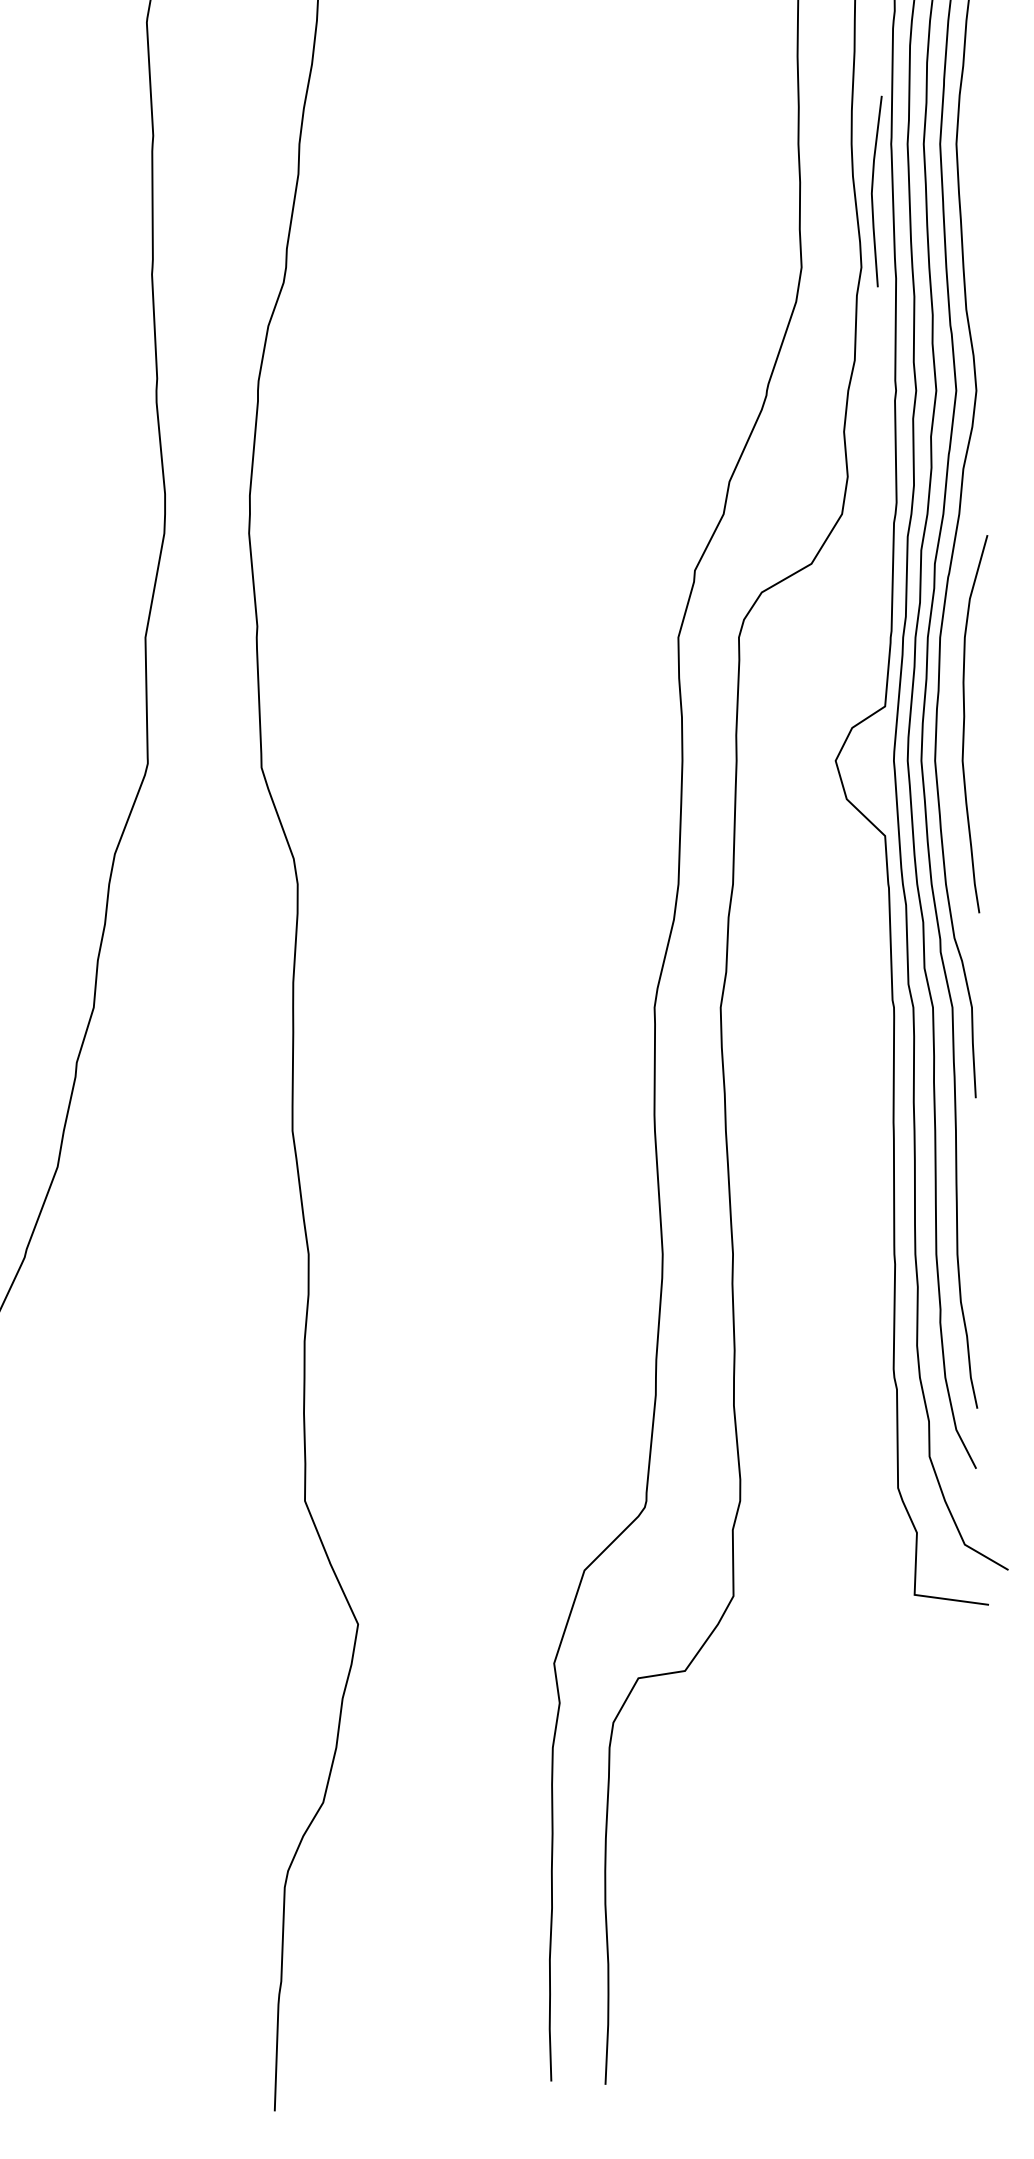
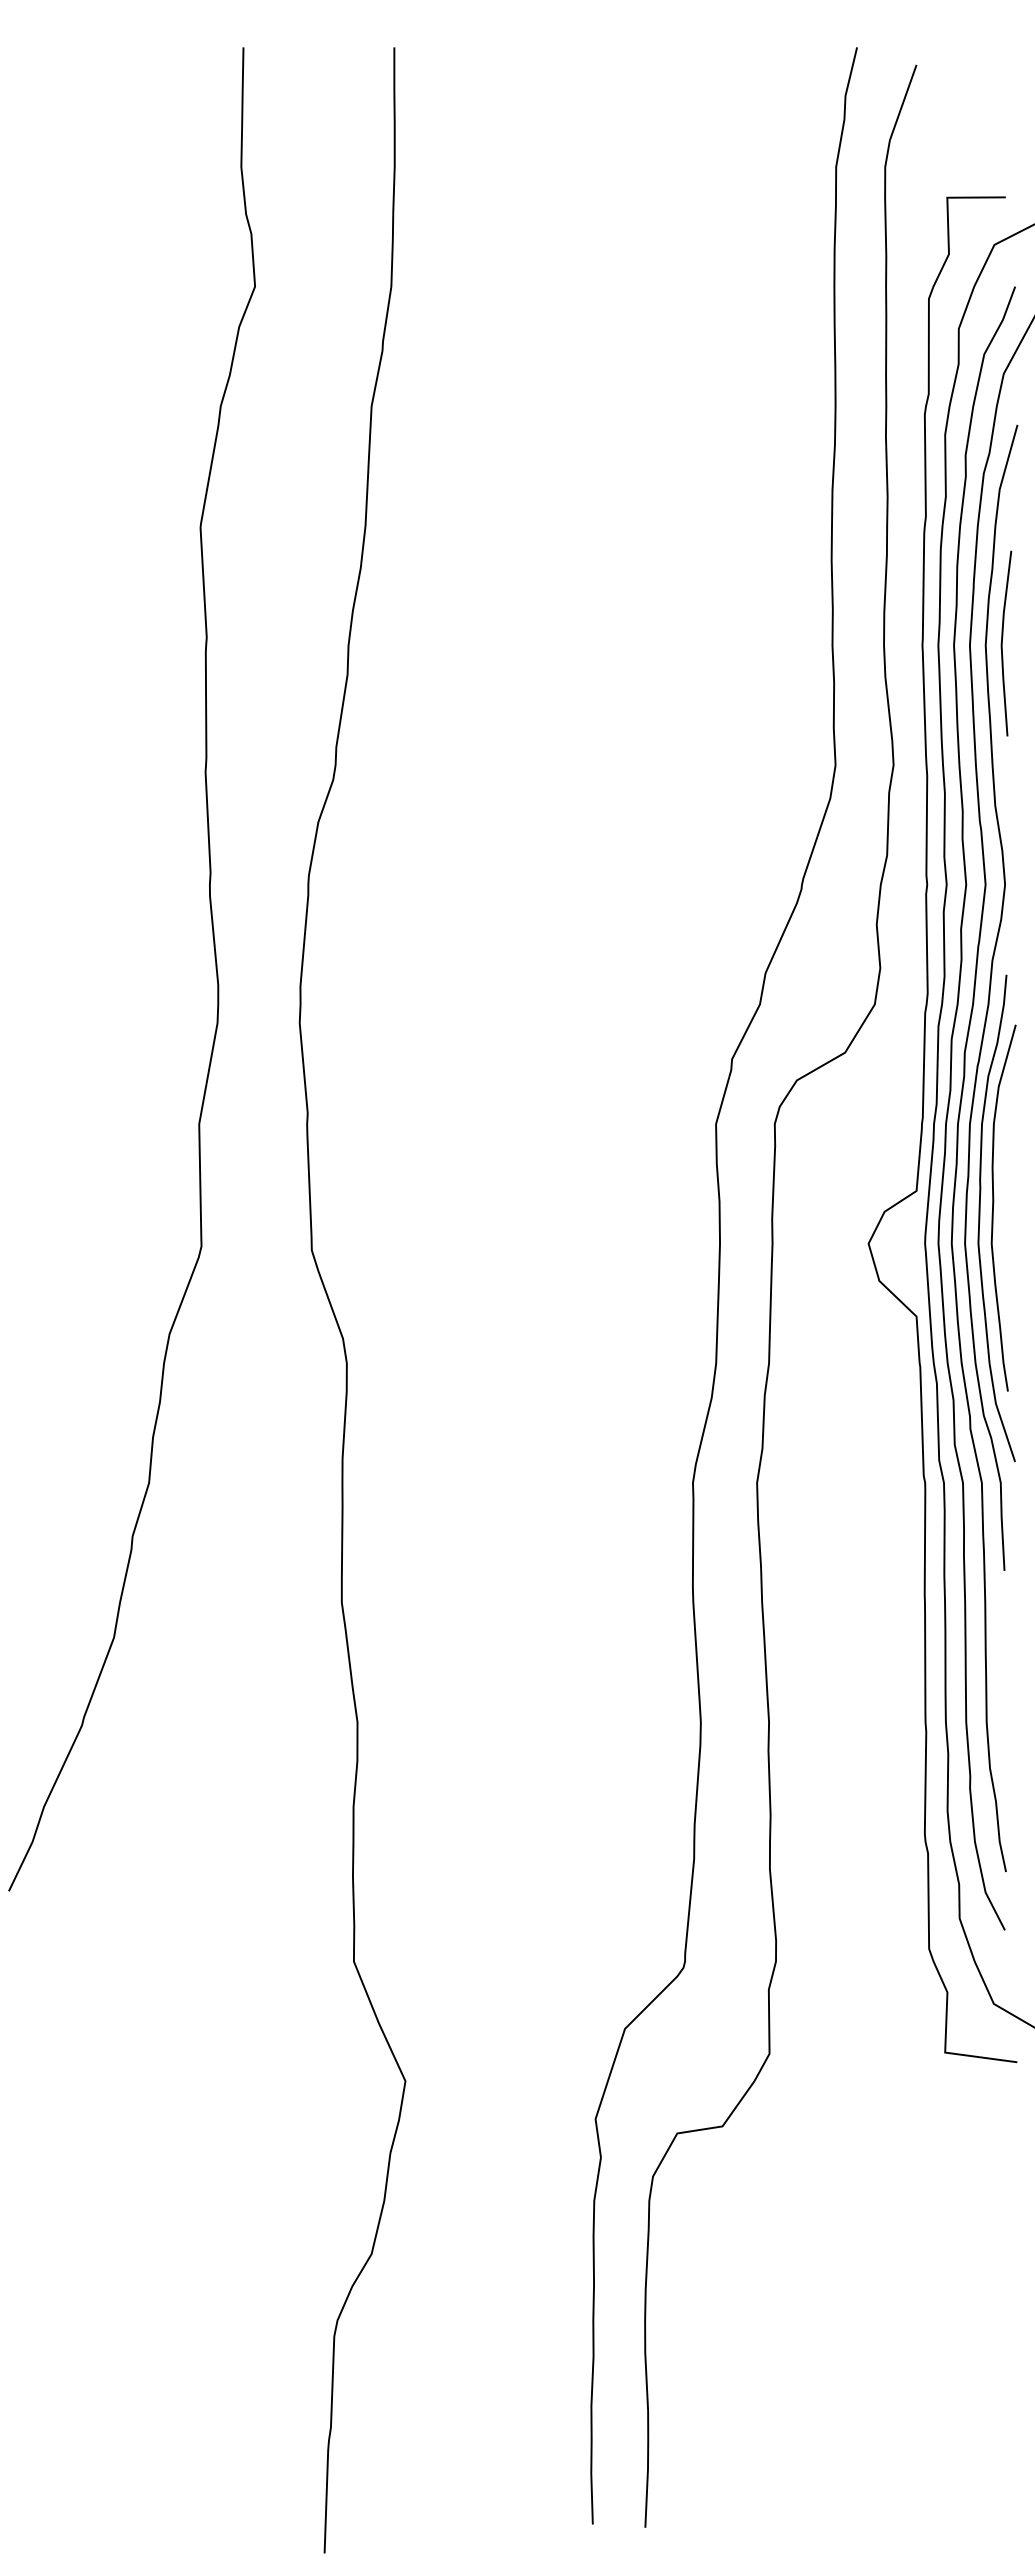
line: (872, 191) -> (1002, 643), moved
curve: (951, 733) -> (980, 1217), added

